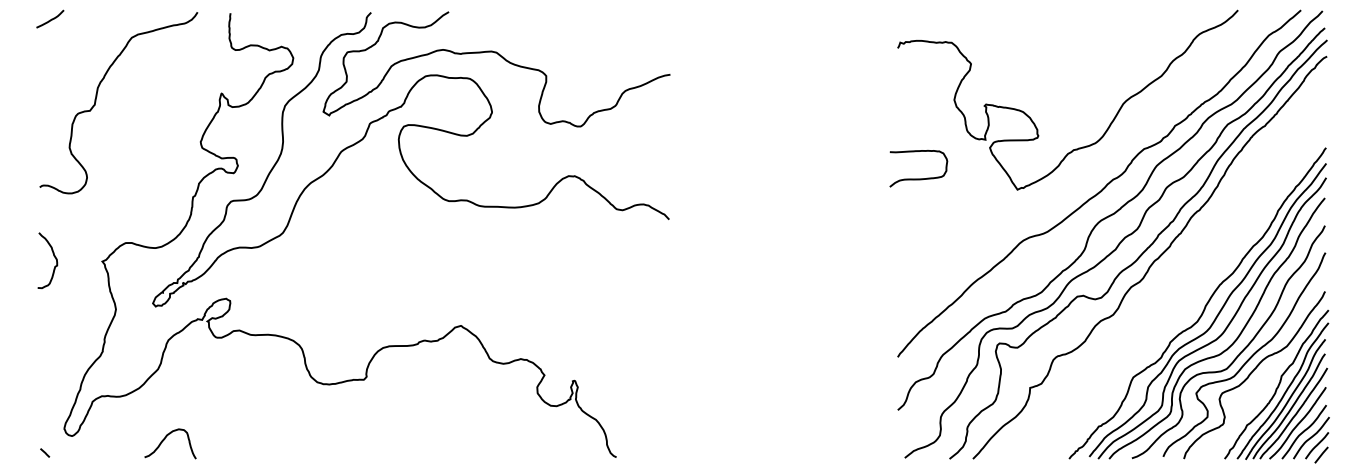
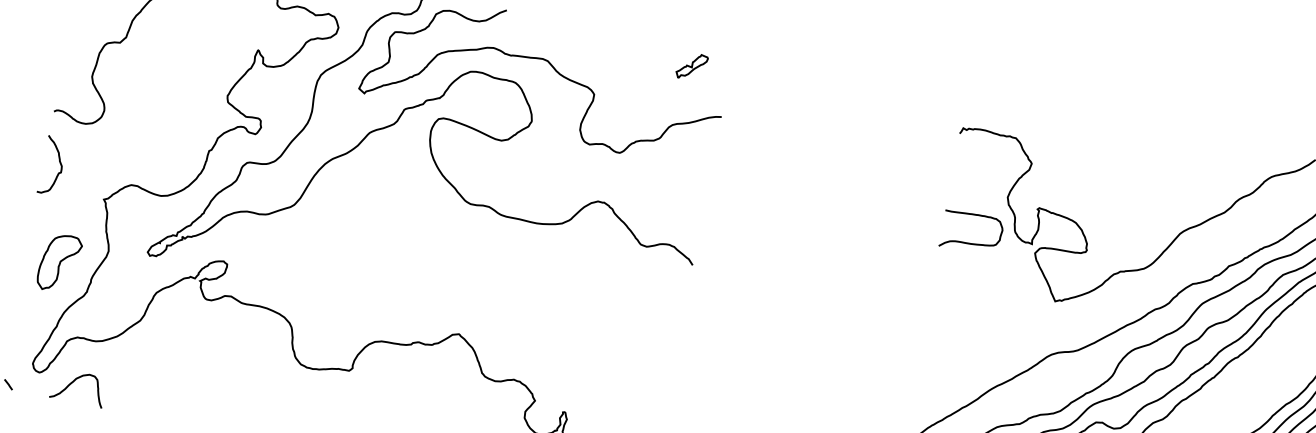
part: (633, 31) -> (692, 65), added
curve: (918, 178) -> (969, 242), moved
curve: (53, 256) -> (59, 162), moved
part: (71, 329) -> (59, 263), added
curve: (165, 439) -> (74, 382), moved

